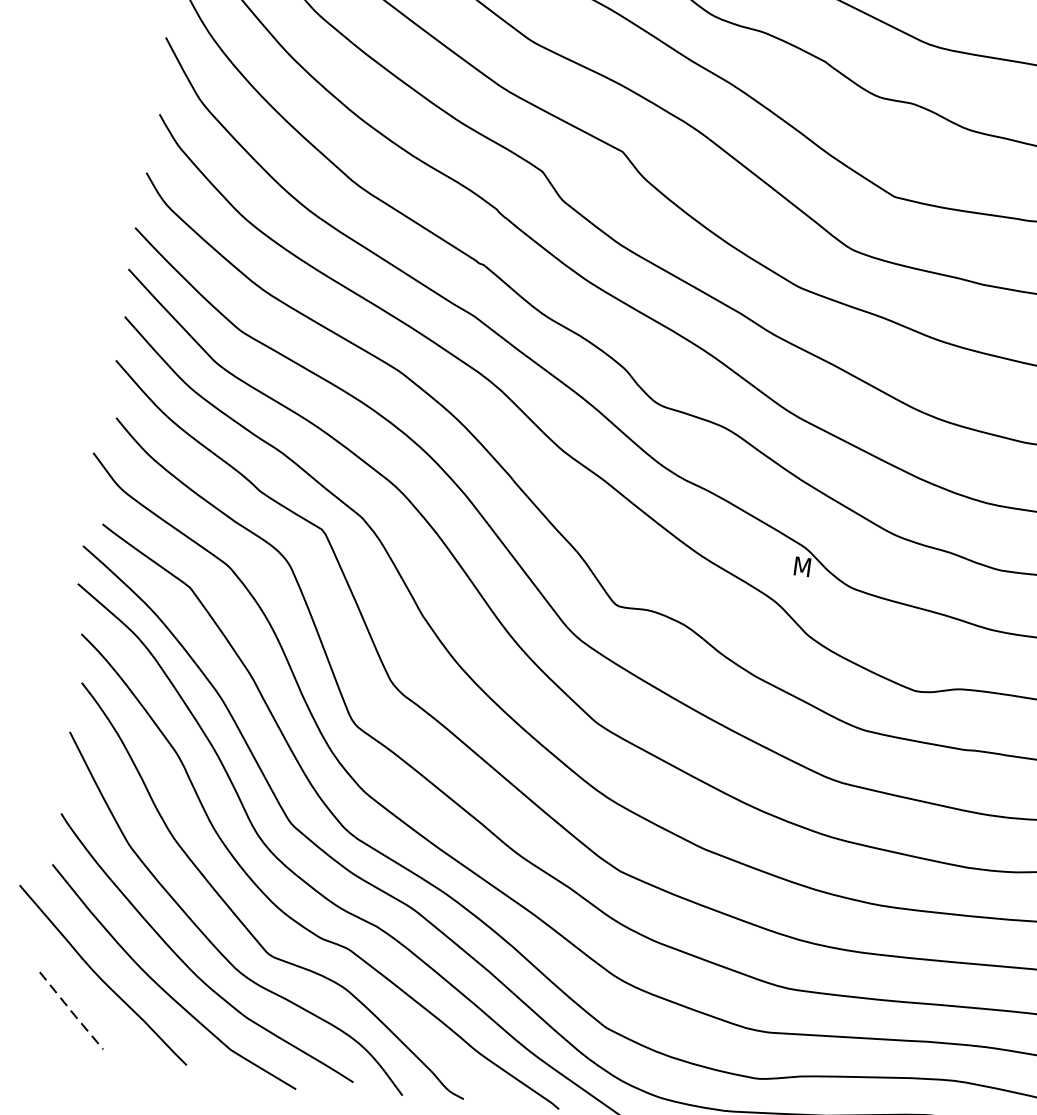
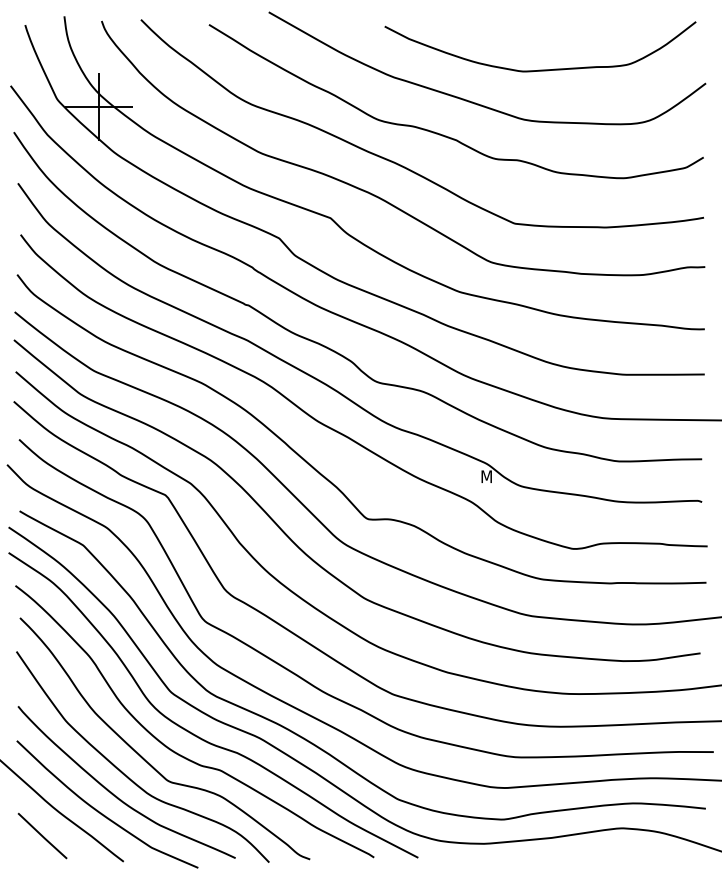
line: (71, 1011) -> (42, 836), dashed -> solid

